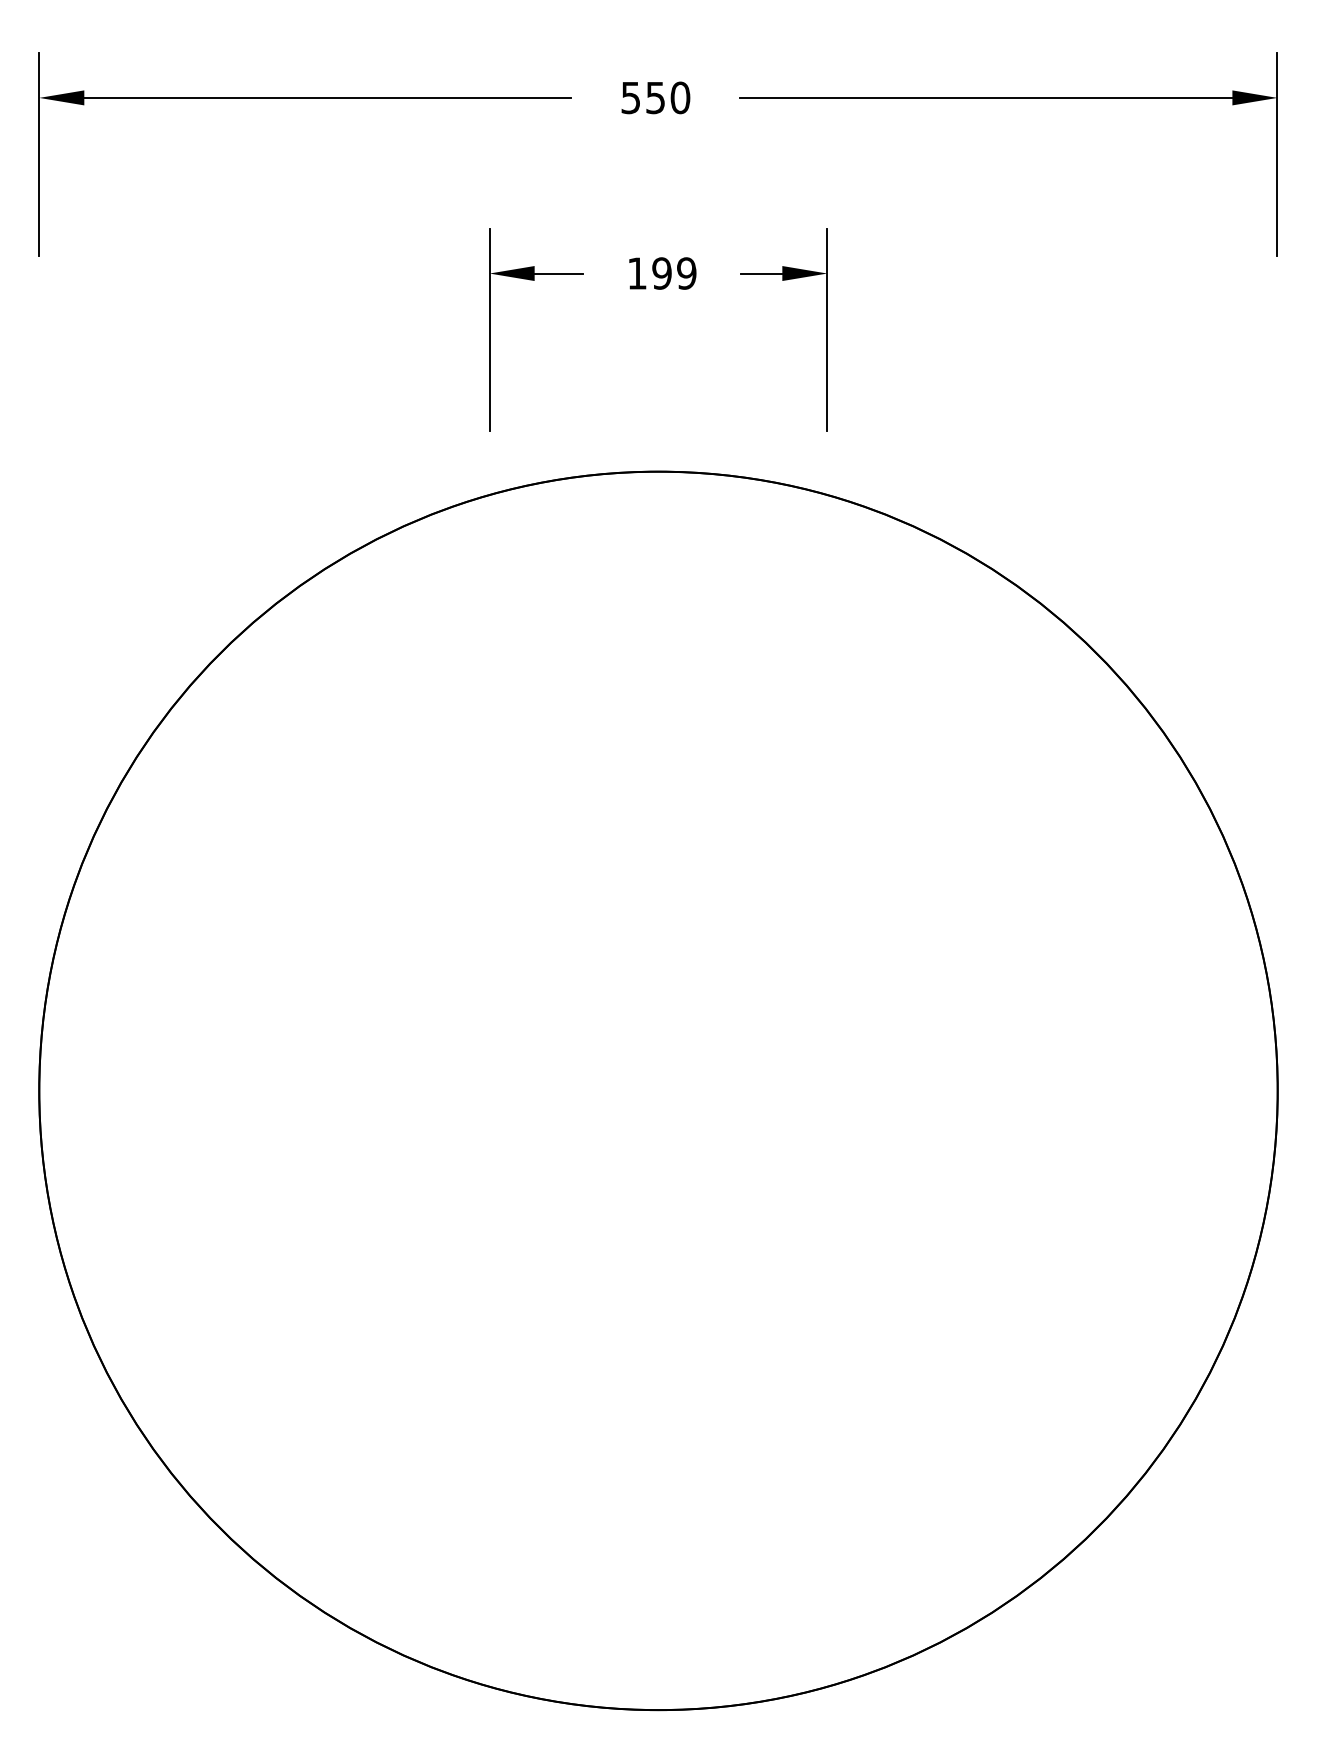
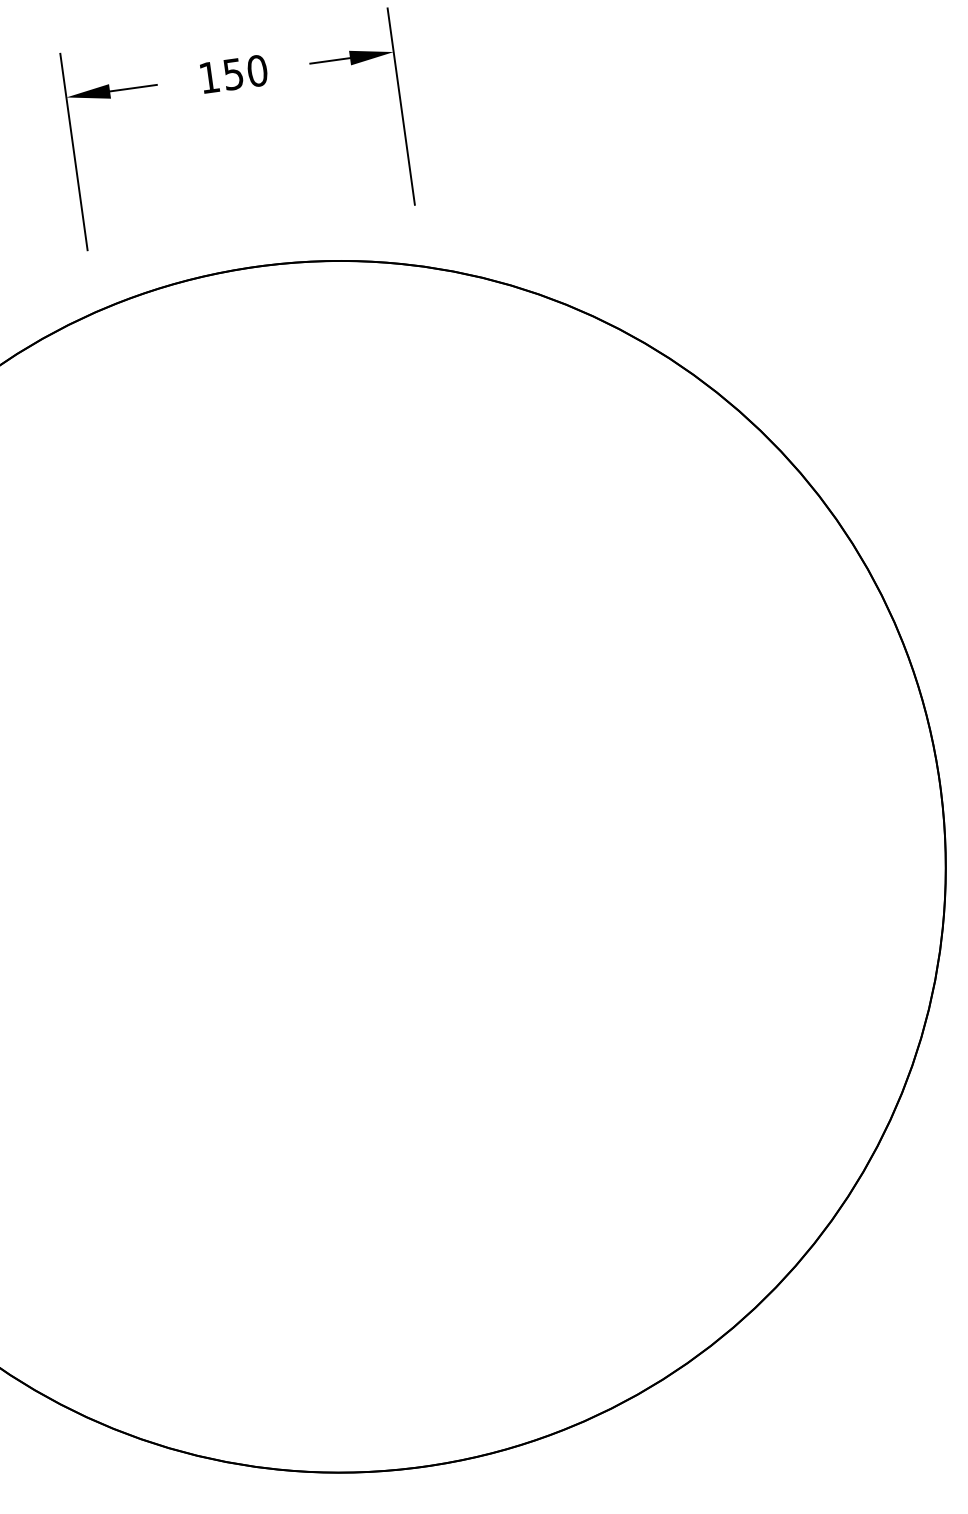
text: (674, 273) -> (245, 72), 199 -> 150

